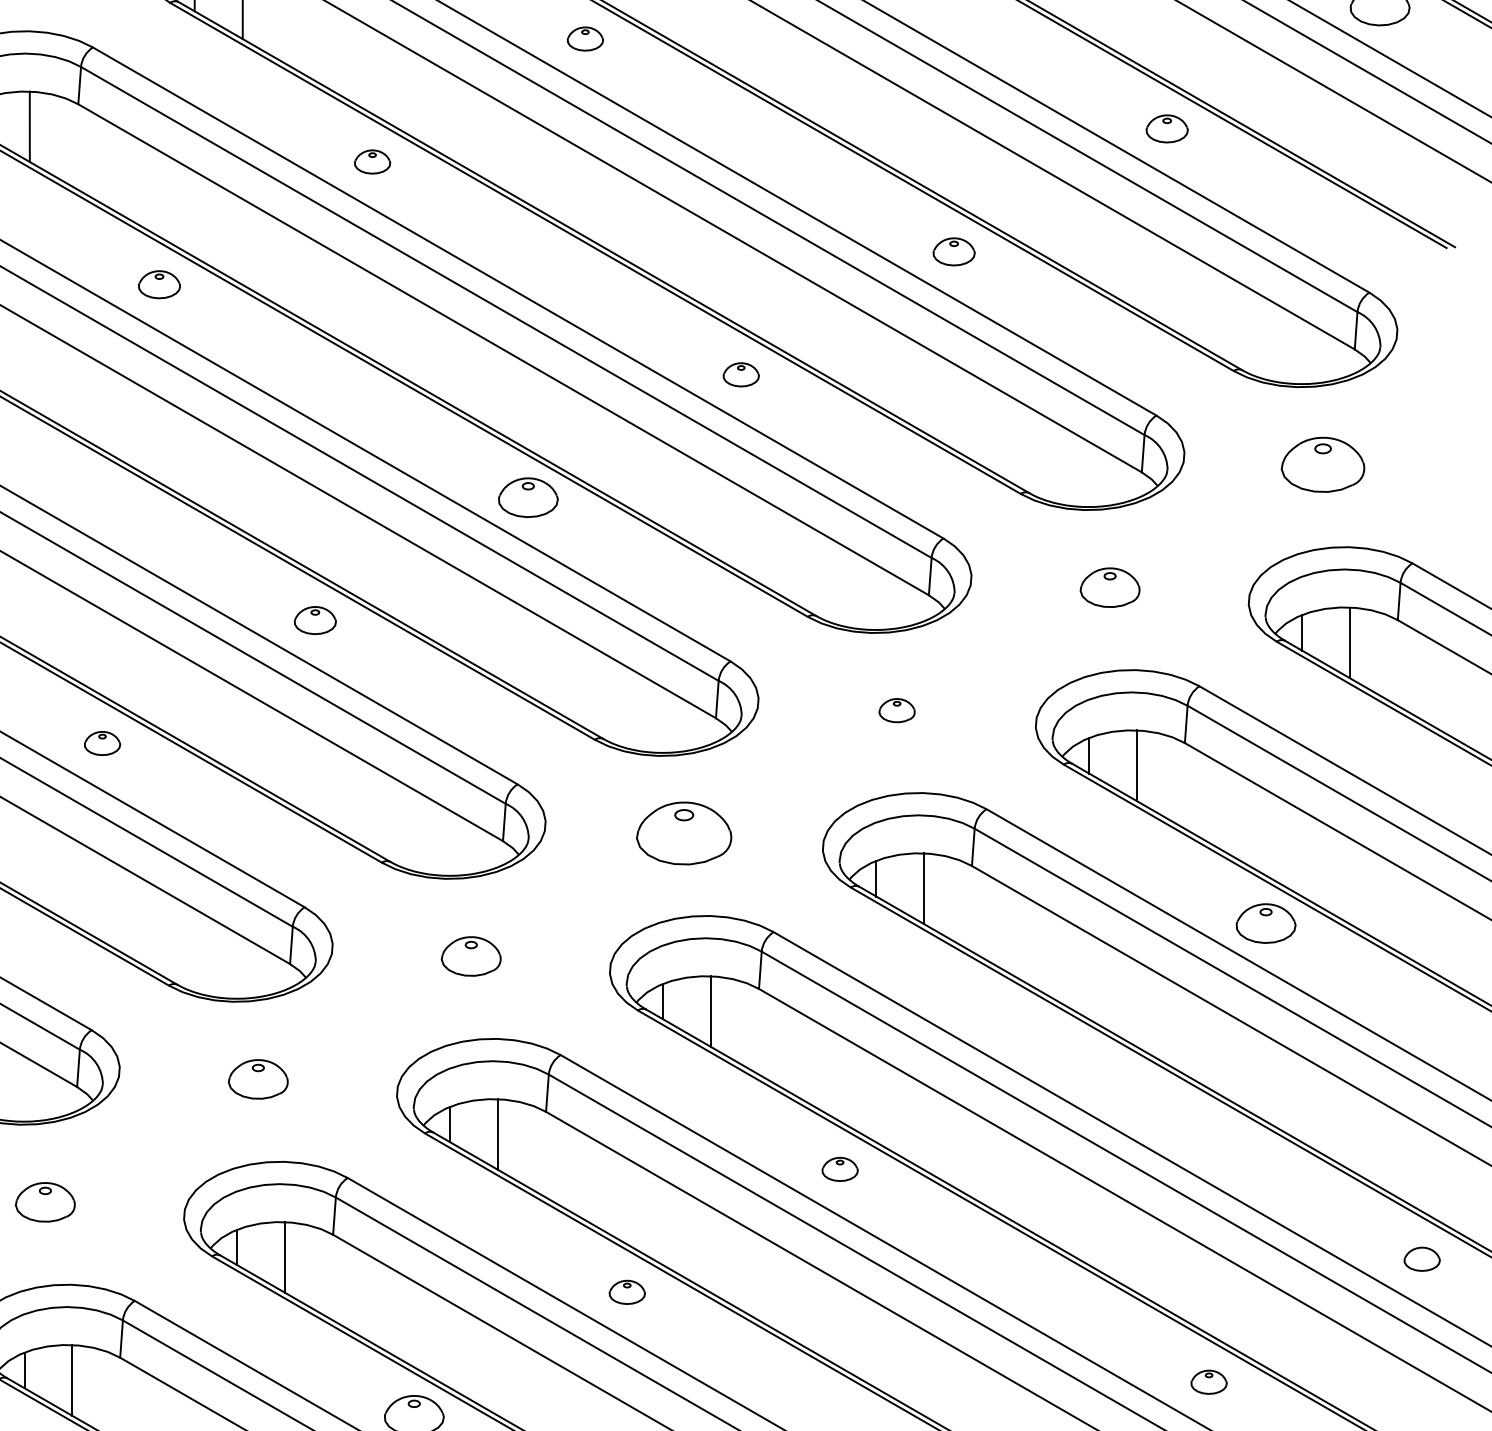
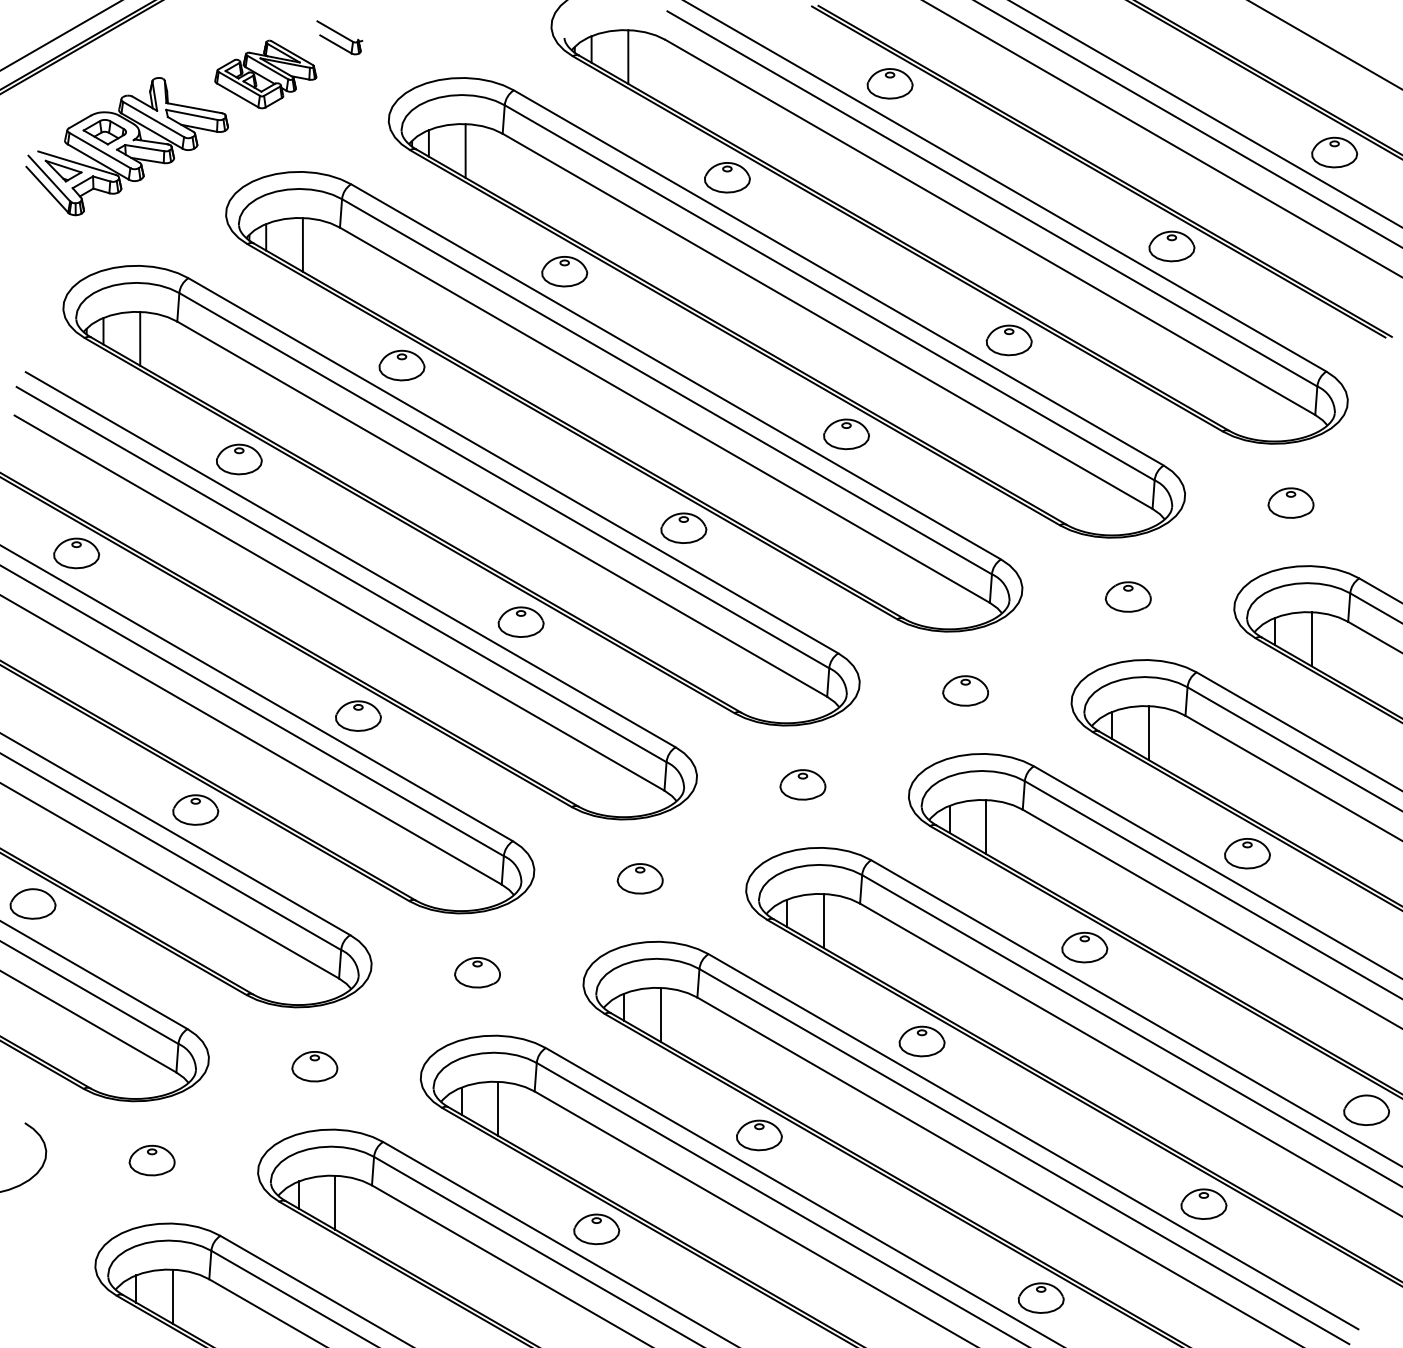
part: (585, 38) -> (727, 177), size x1.67
part: (1166, 128) -> (1171, 246), size x1.43
part: (372, 161) -> (564, 271), size x1.67
part: (953, 251) -> (1008, 340), size x1.43
part: (158, 284) -> (401, 365), size x1.43
part: (741, 374) -> (846, 434), size x1.67
part: (1322, 463) -> (1290, 502), size x0.71
part: (314, 619) -> (520, 621), size x1.43
part: (896, 710) -> (965, 690), size x1.67
part: (102, 742) -> (358, 715), size x1.67
part: (683, 833) -> (802, 784), size x0.62
part: (1052, 1046) -> (1084, 947), added
part: (839, 1169) -> (921, 1041), size x1.67
part: (1421, 1258) -> (1366, 1109), size x1.67
part: (627, 1292) -> (759, 1135), size x1.67
part: (1208, 1381) -> (1203, 1203), size x1.67

